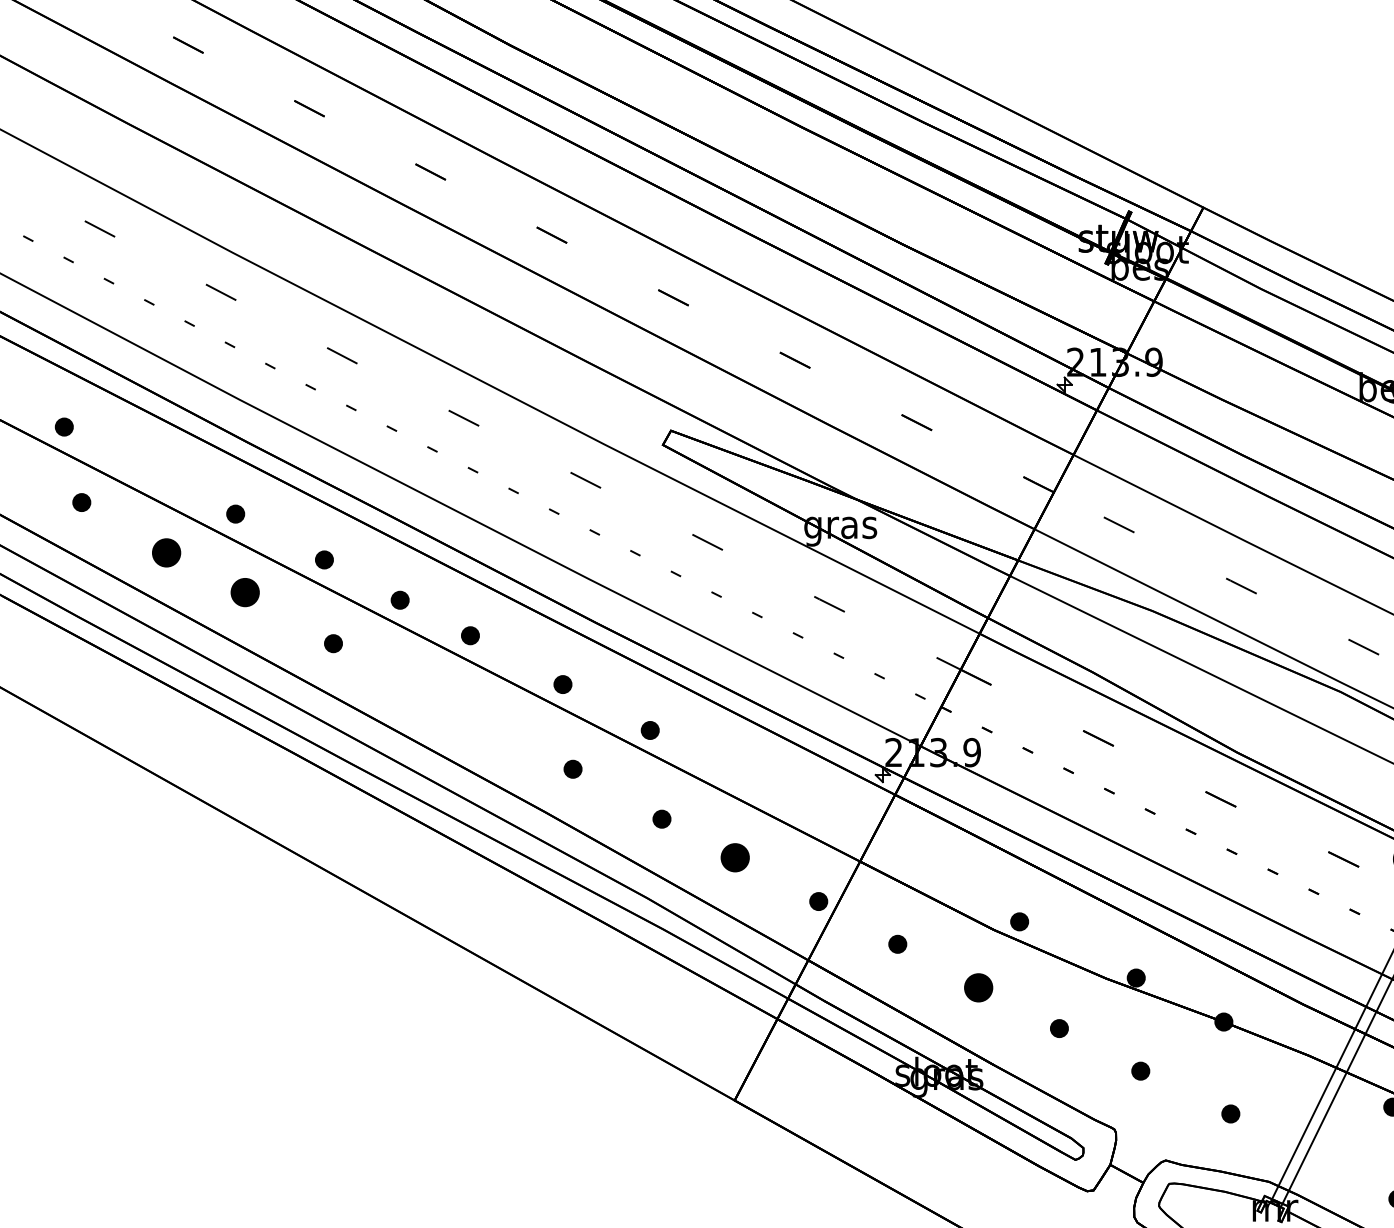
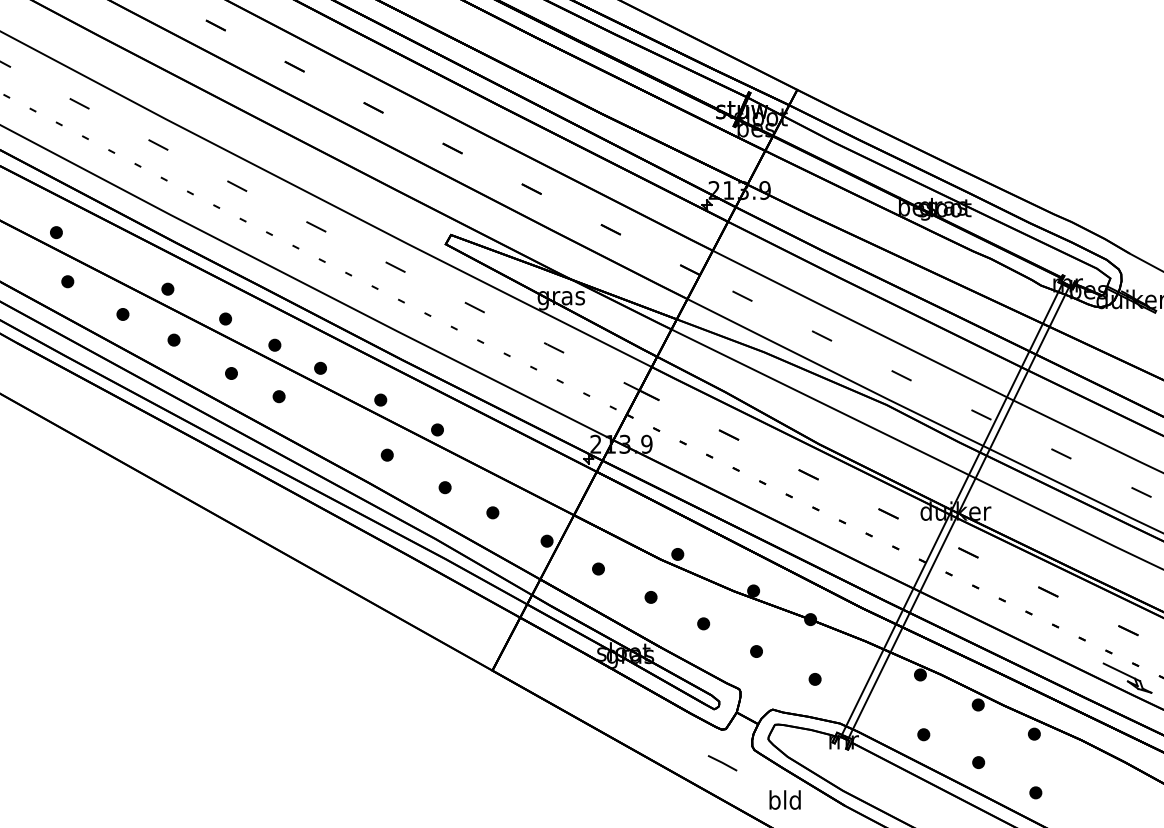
part: (165, 552) -> (122, 314), size x0.62
part: (244, 591) -> (173, 339), size x0.62
part: (405, 679) -> (278, 396), added
part: (734, 857) -> (492, 512), size x0.62
part: (977, 988) -> (650, 597), size x0.62

